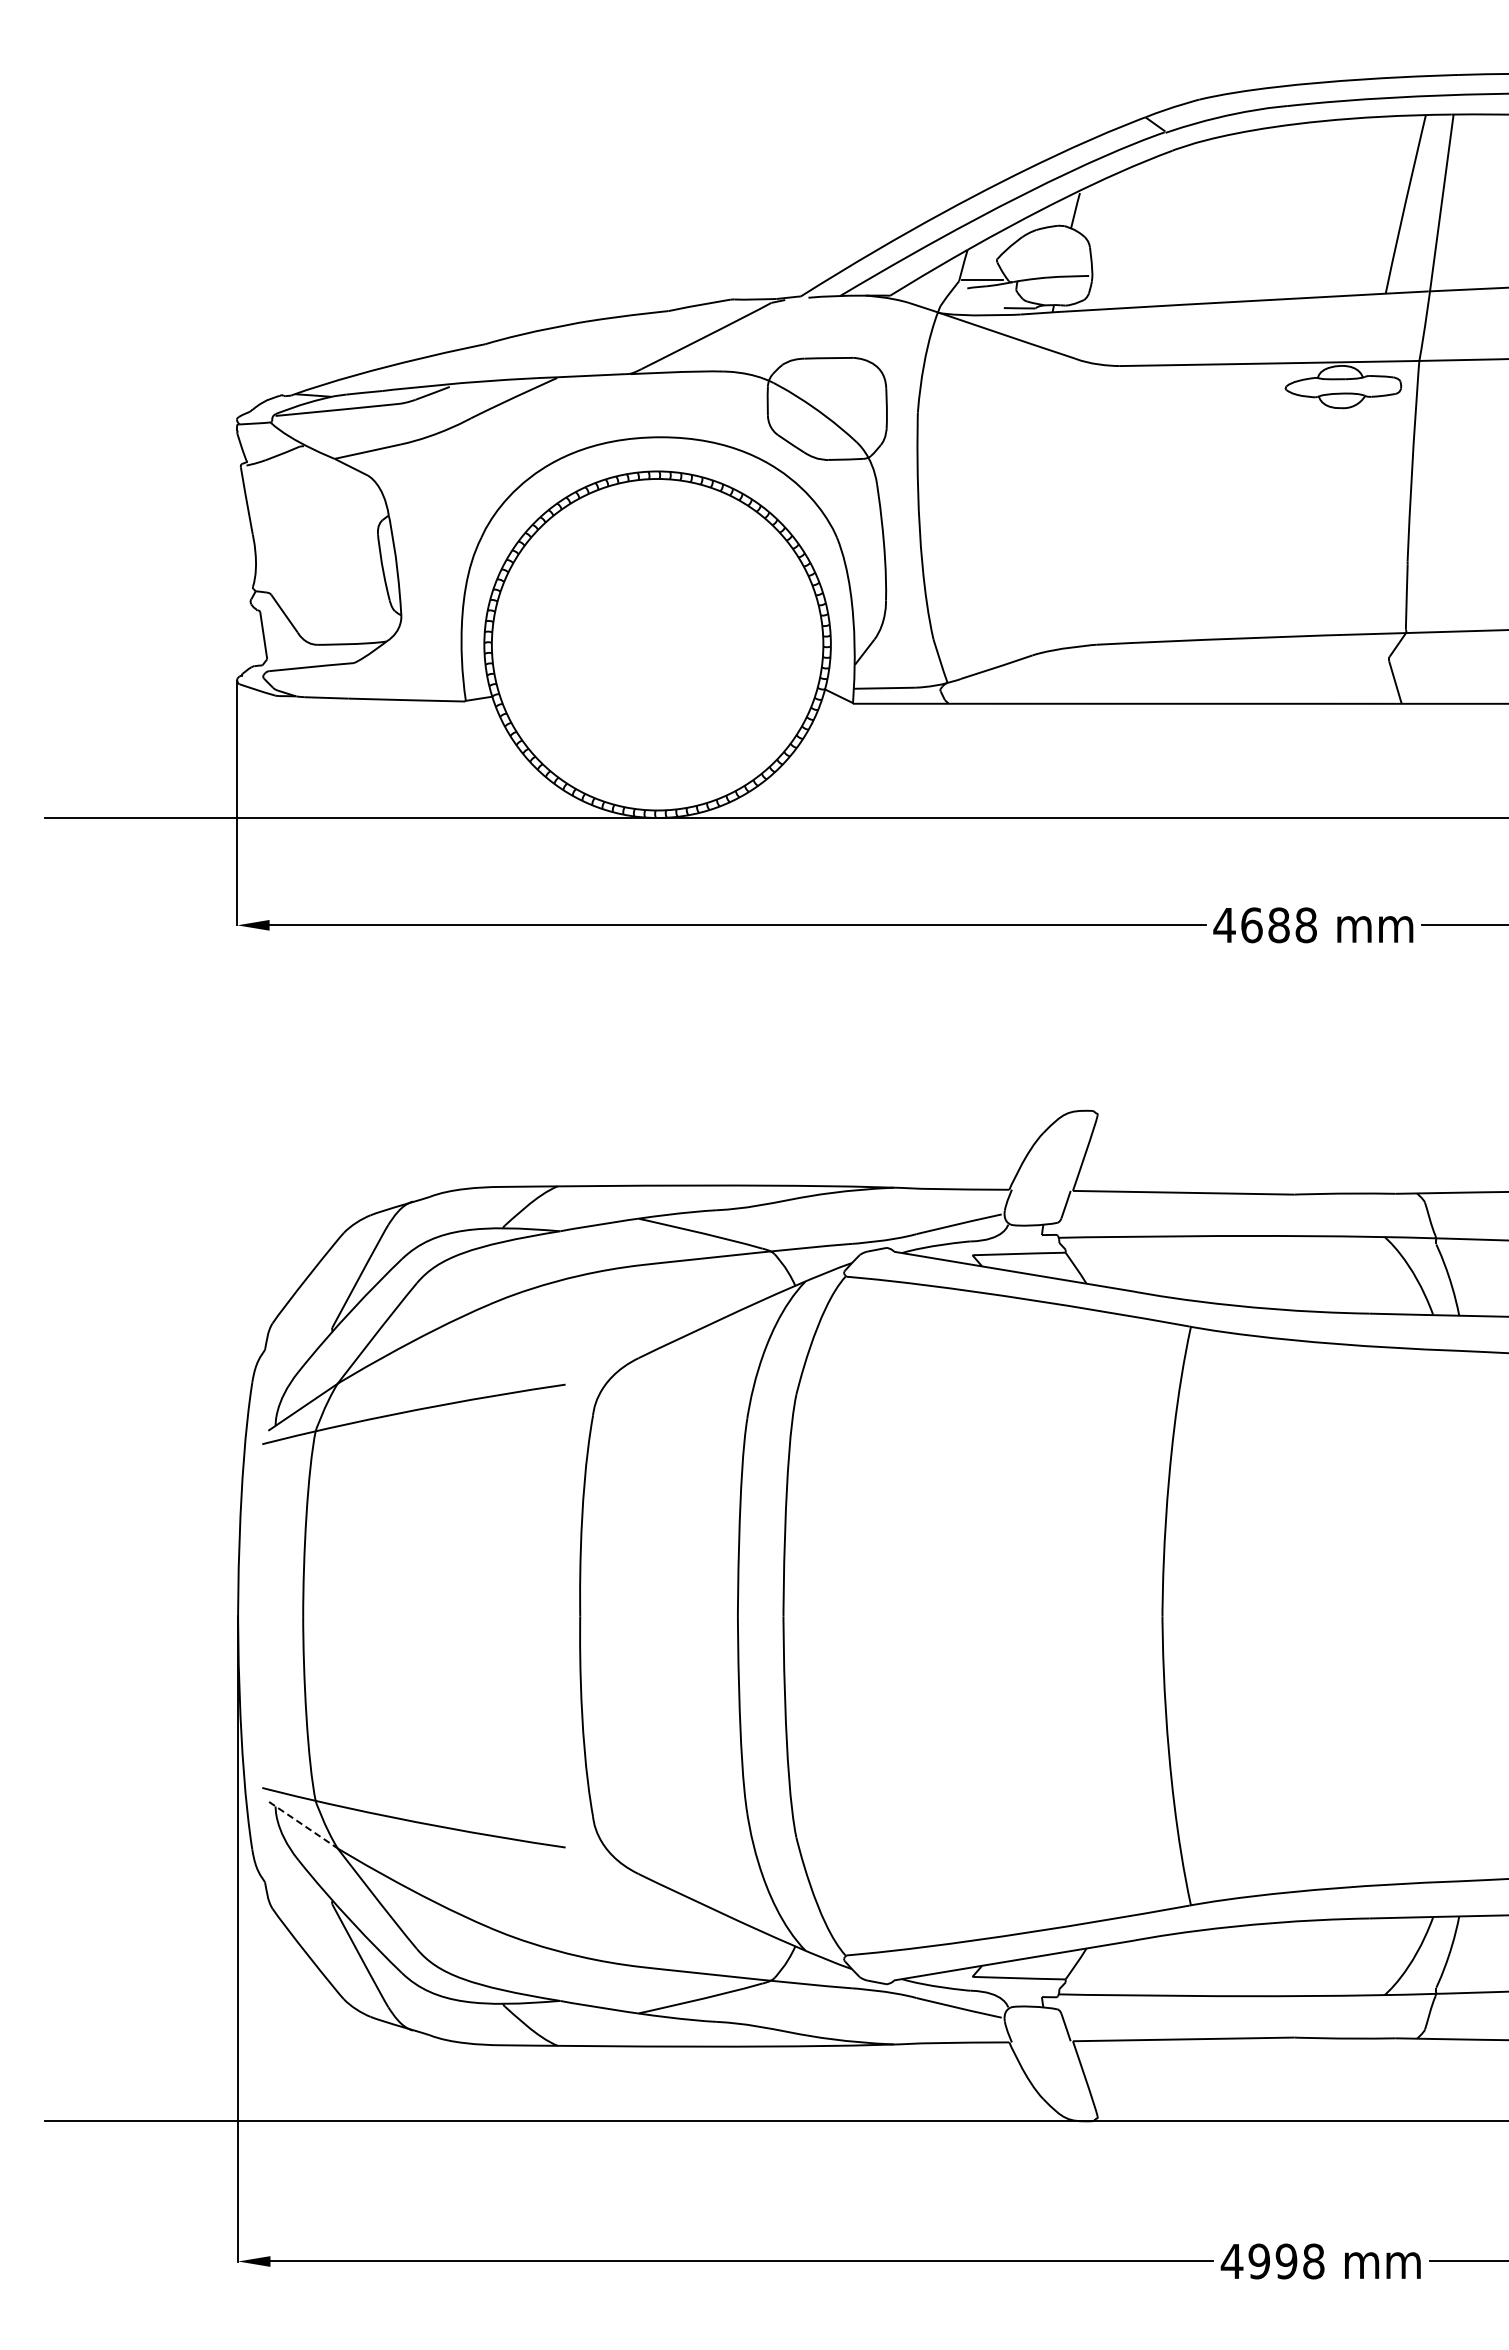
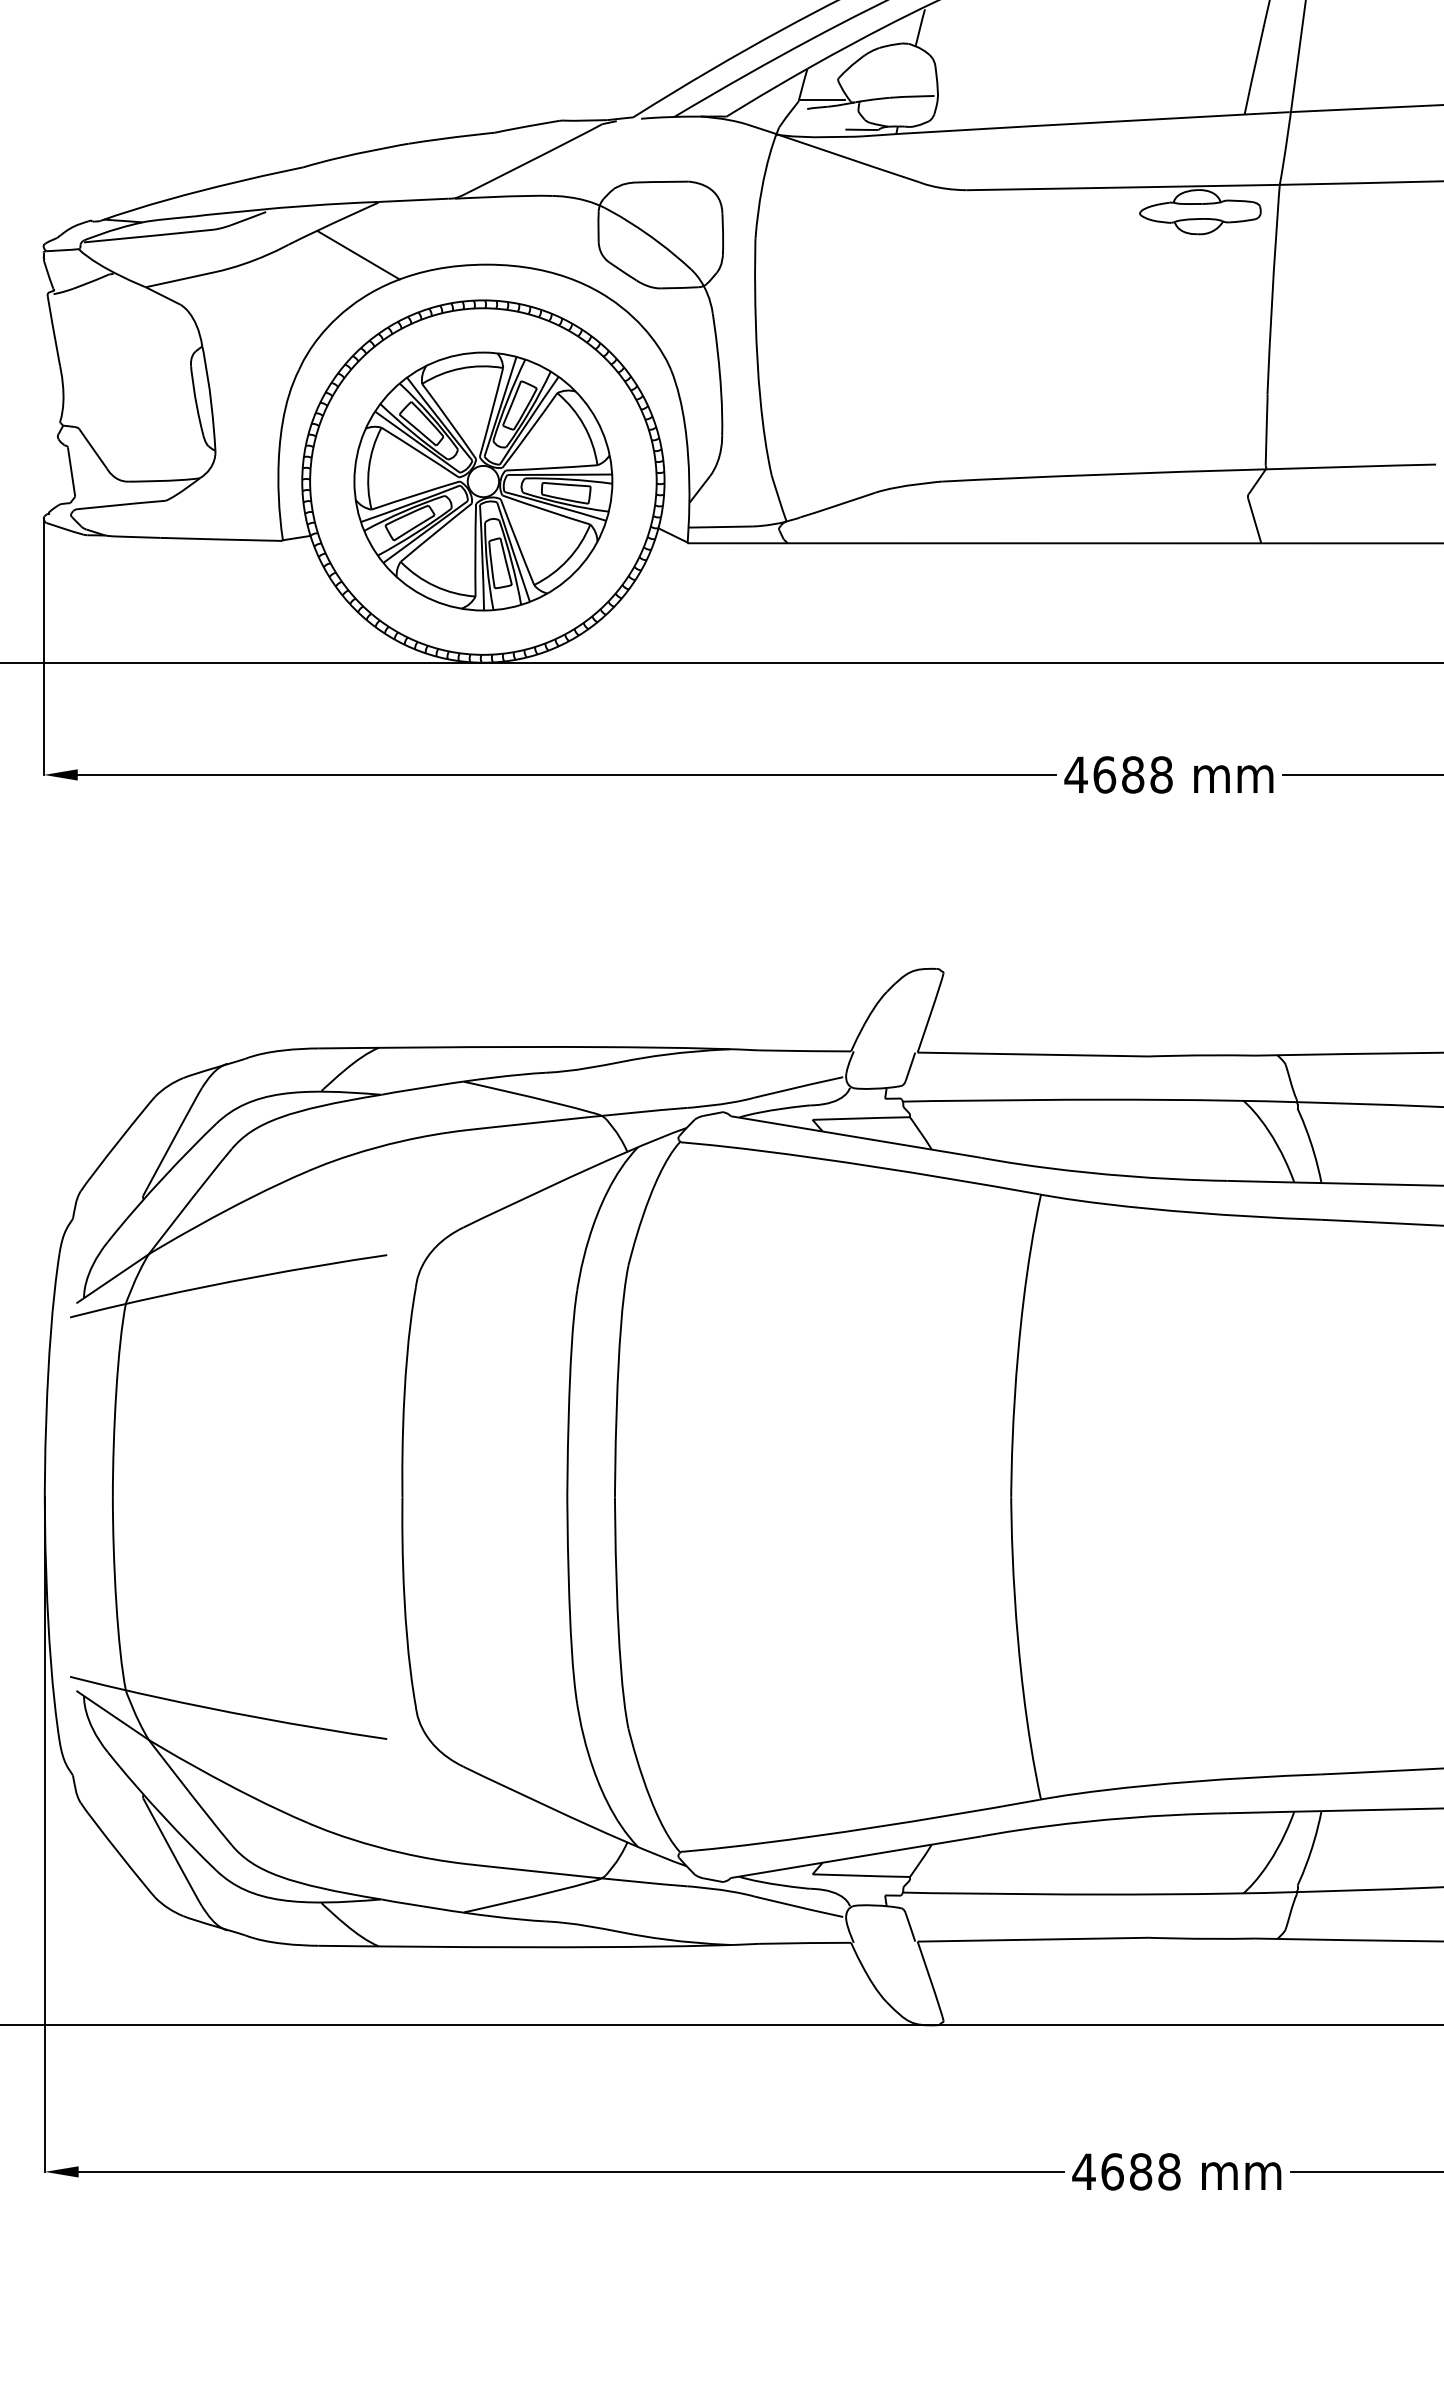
line: (537, 428) -> (357, 255), added
part: (657, 644) -> (483, 481), added
line: (303, 1825) -> (113, 1716), dashed -> solid
text: (1272, 2261) -> (1126, 2171), 4998 -> 4688

